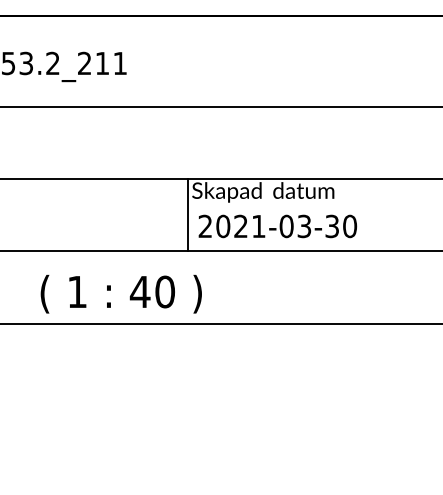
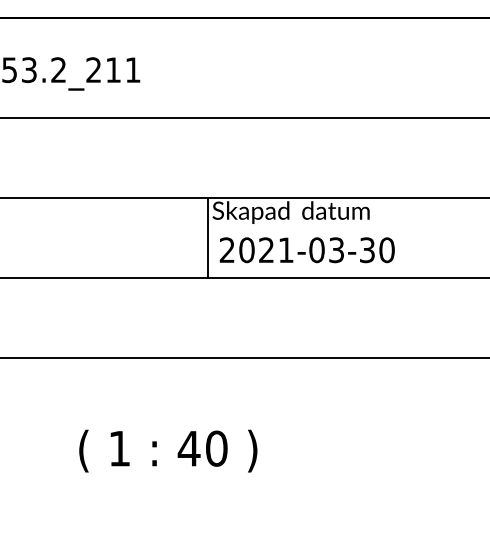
text: (121, 293) -> (168, 450), moved

